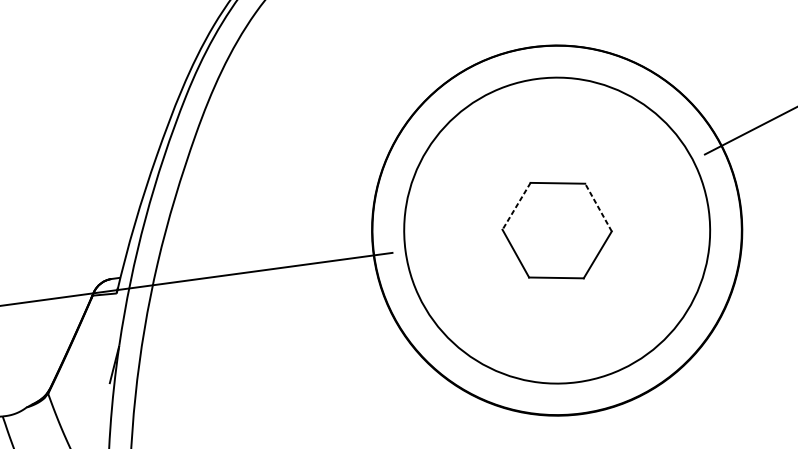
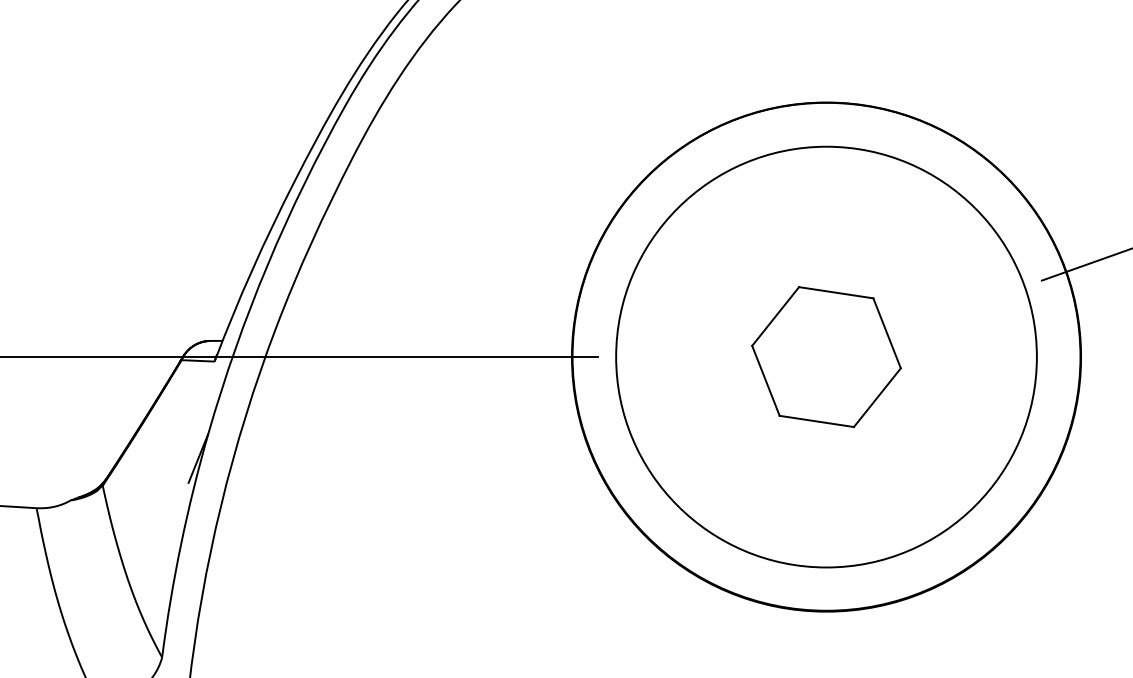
line: (516, 206) -> (775, 316), dashed -> solid
line: (598, 207) -> (887, 333), dashed -> solid

